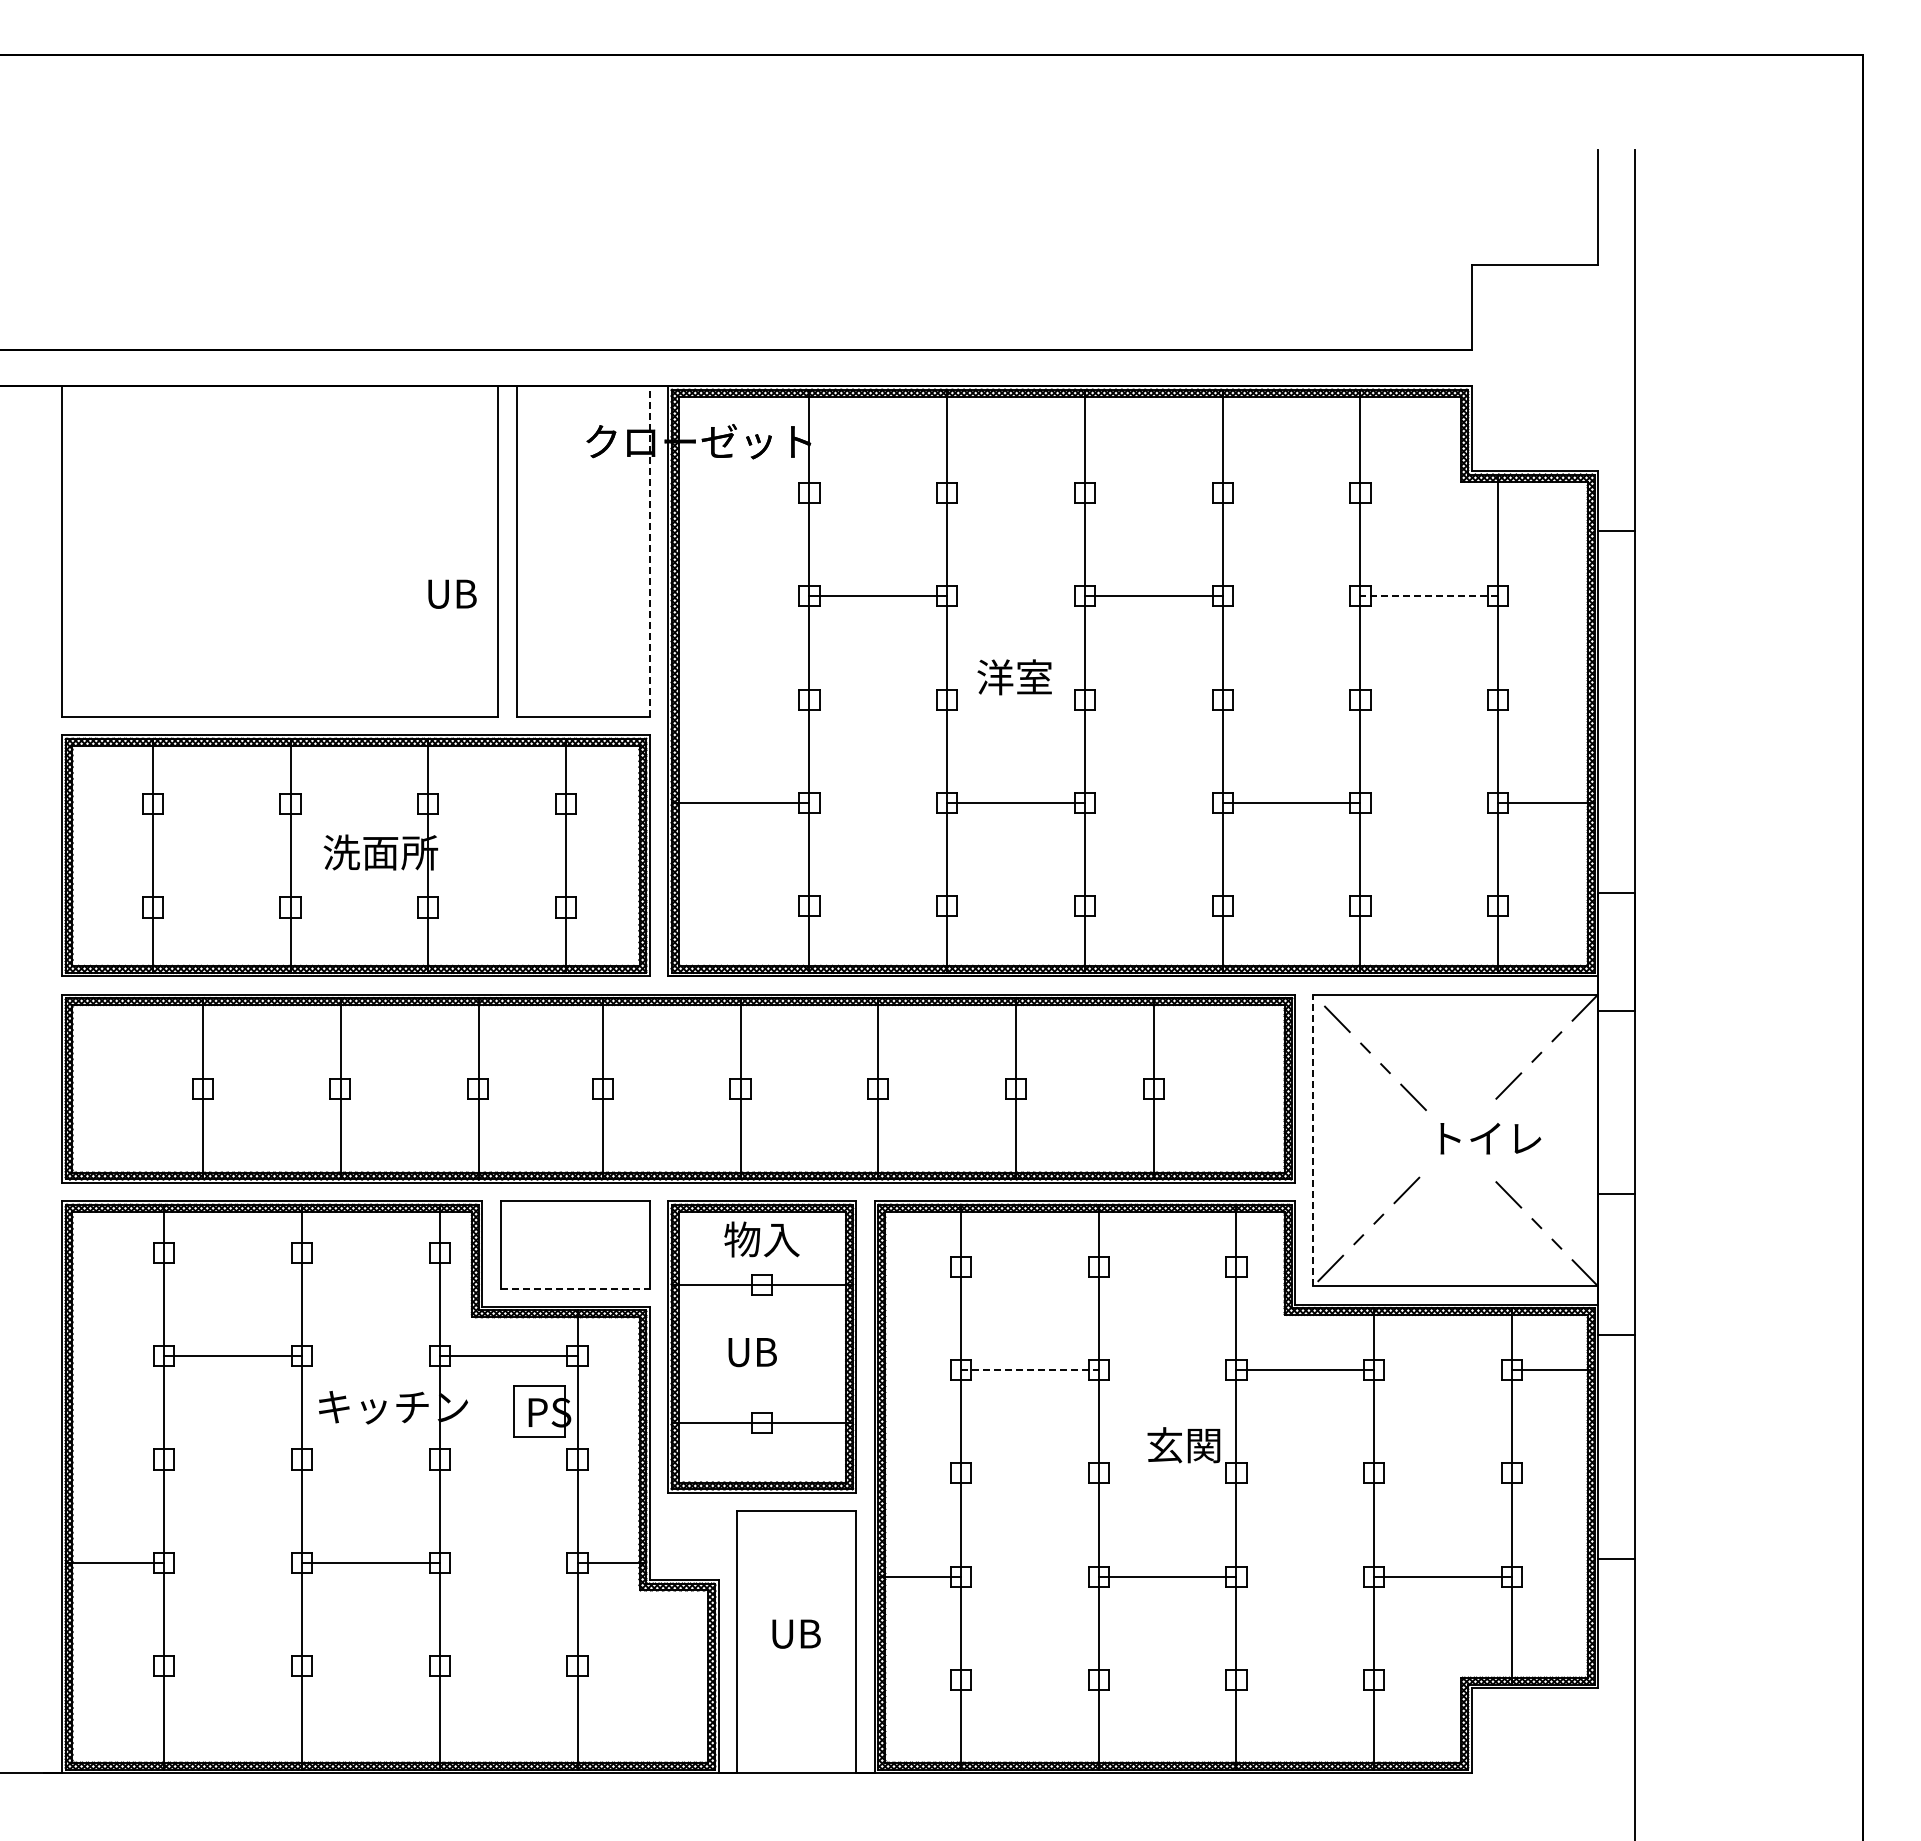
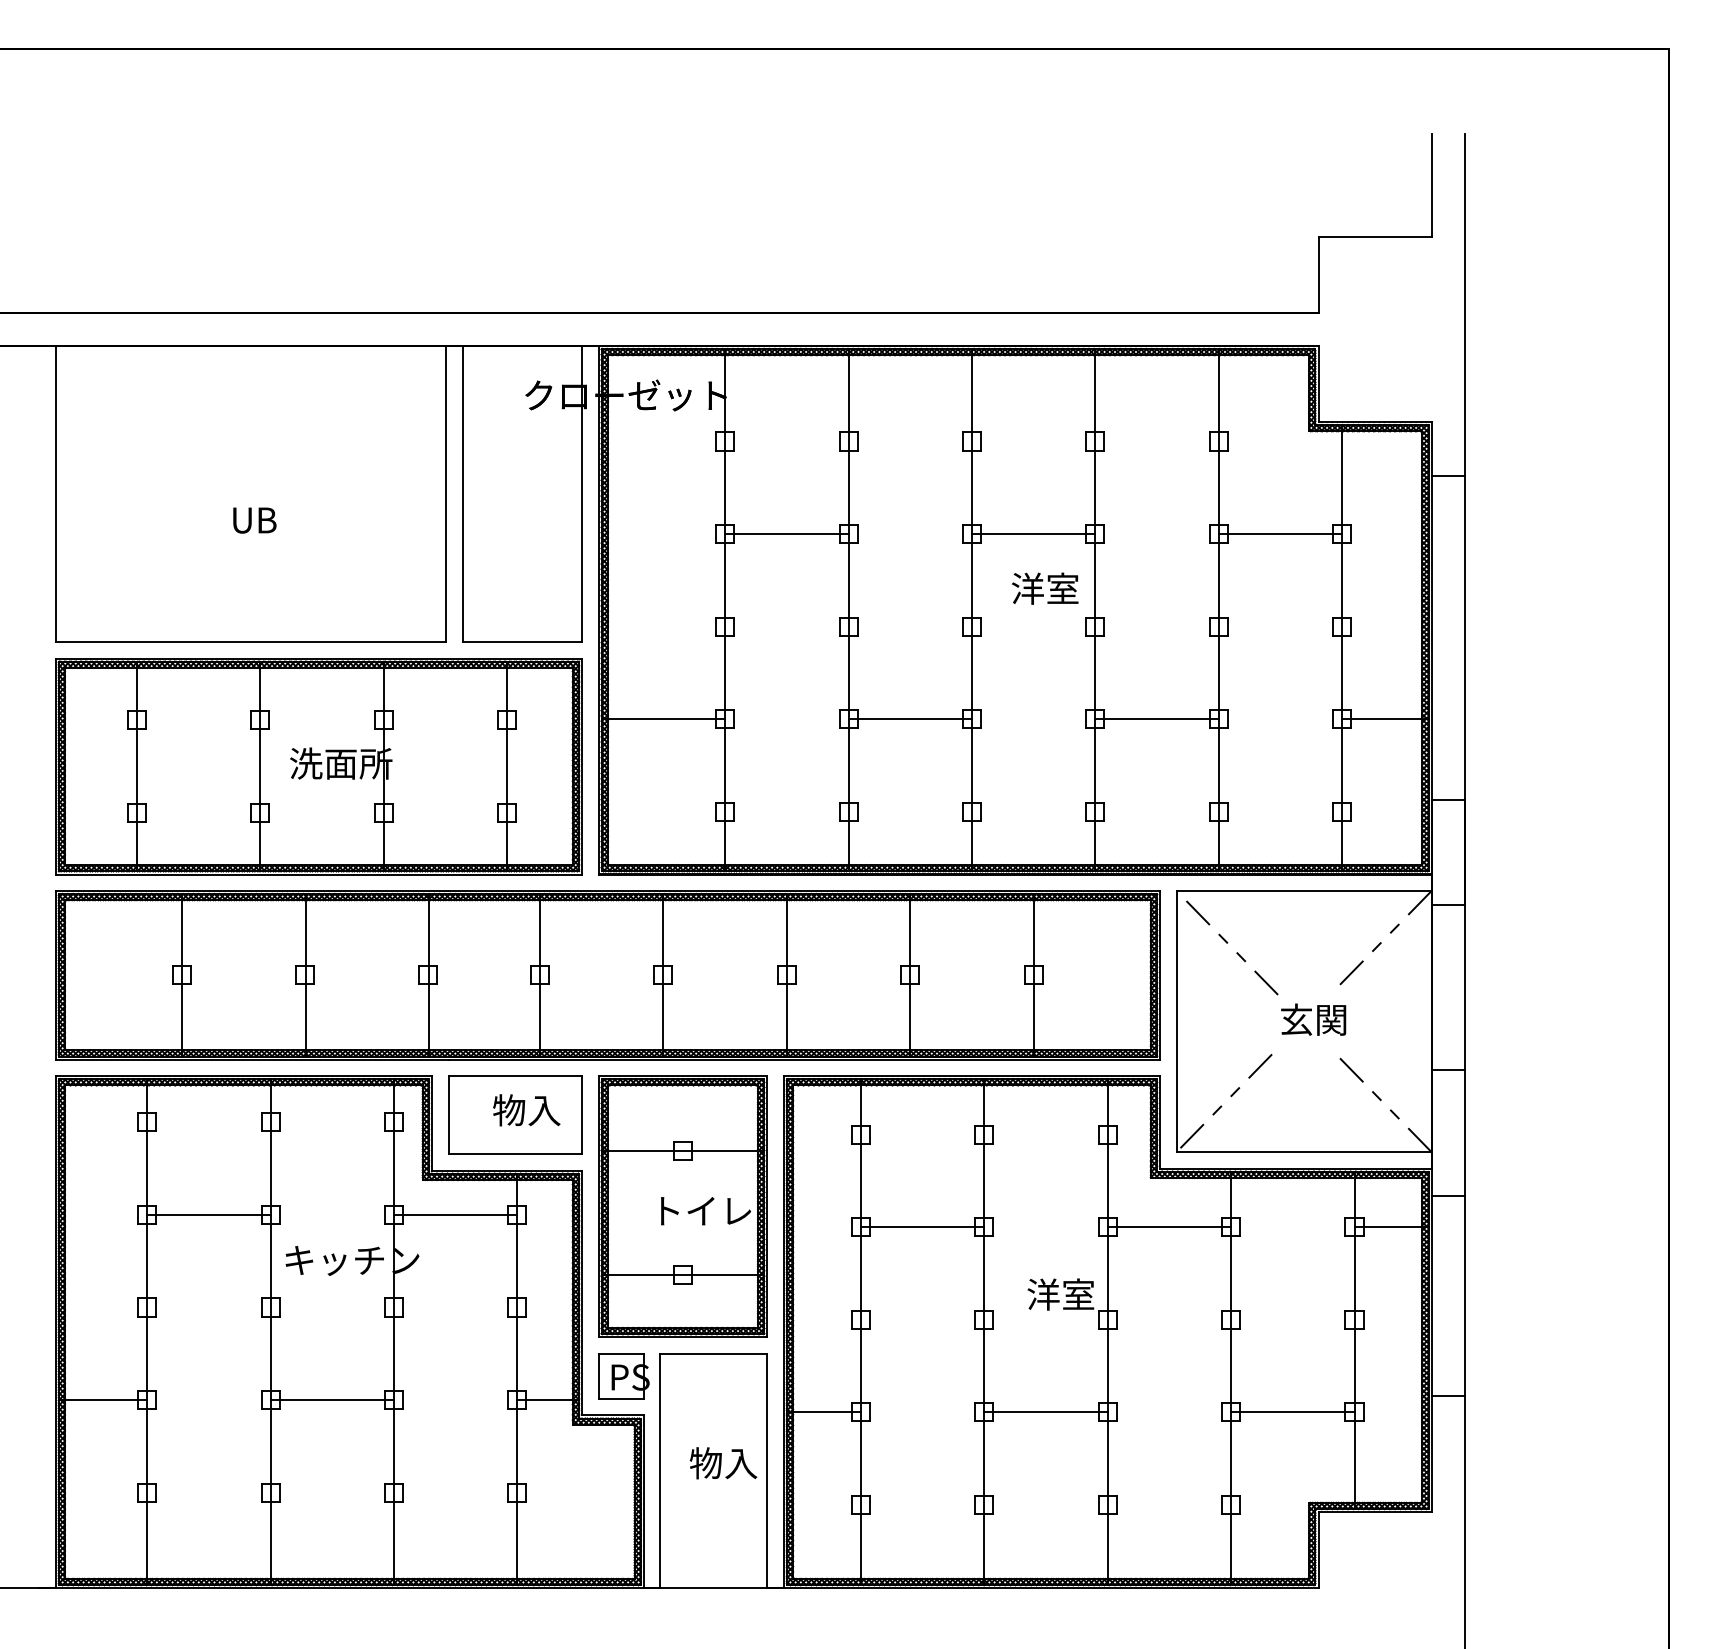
line: (649, 551) -> (581, 493), dashed -> solid
text: (452, 593) -> (254, 519), moved
line: (1429, 596) -> (1280, 534), dashed -> solid
text: (1014, 677) -> (1045, 588), moved
text: (1485, 1138) -> (1330, 1019), トイレ -> 玄関
line: (1313, 1140) -> (1176, 1021), dashed -> solid
text: (761, 1239) -> (526, 1110), moved
line: (575, 1288) -> (515, 1154), dashed -> solid
text: (783, 1351) -> (701, 1210), UB -> トイレ
line: (1029, 1370) -> (922, 1227), dashed -> solid
part: (542, 1411) -> (623, 1376), moved
text: (1184, 1445) -> (1061, 1294), 玄関 -> 洋室
text: (807, 1633) -> (723, 1463), UB -> 物入

